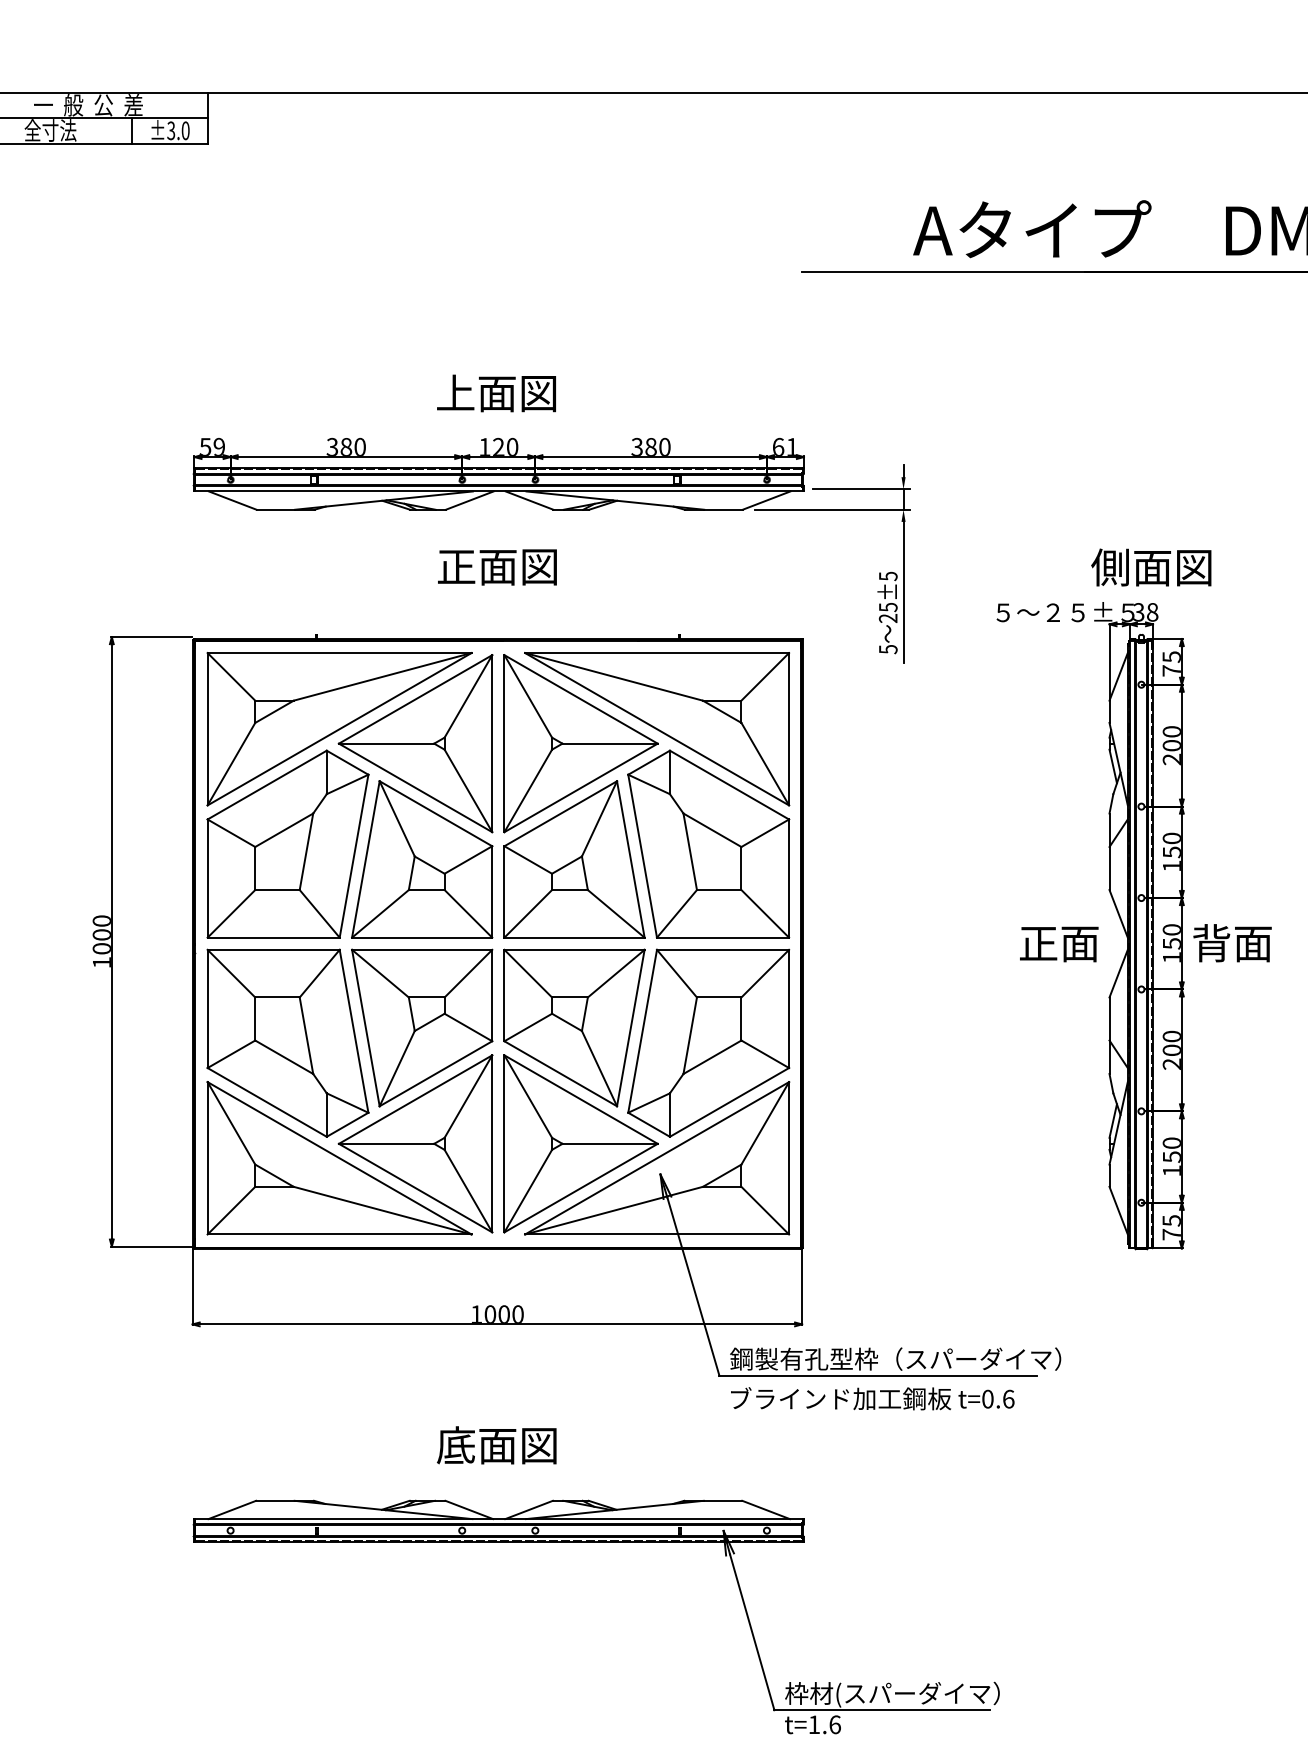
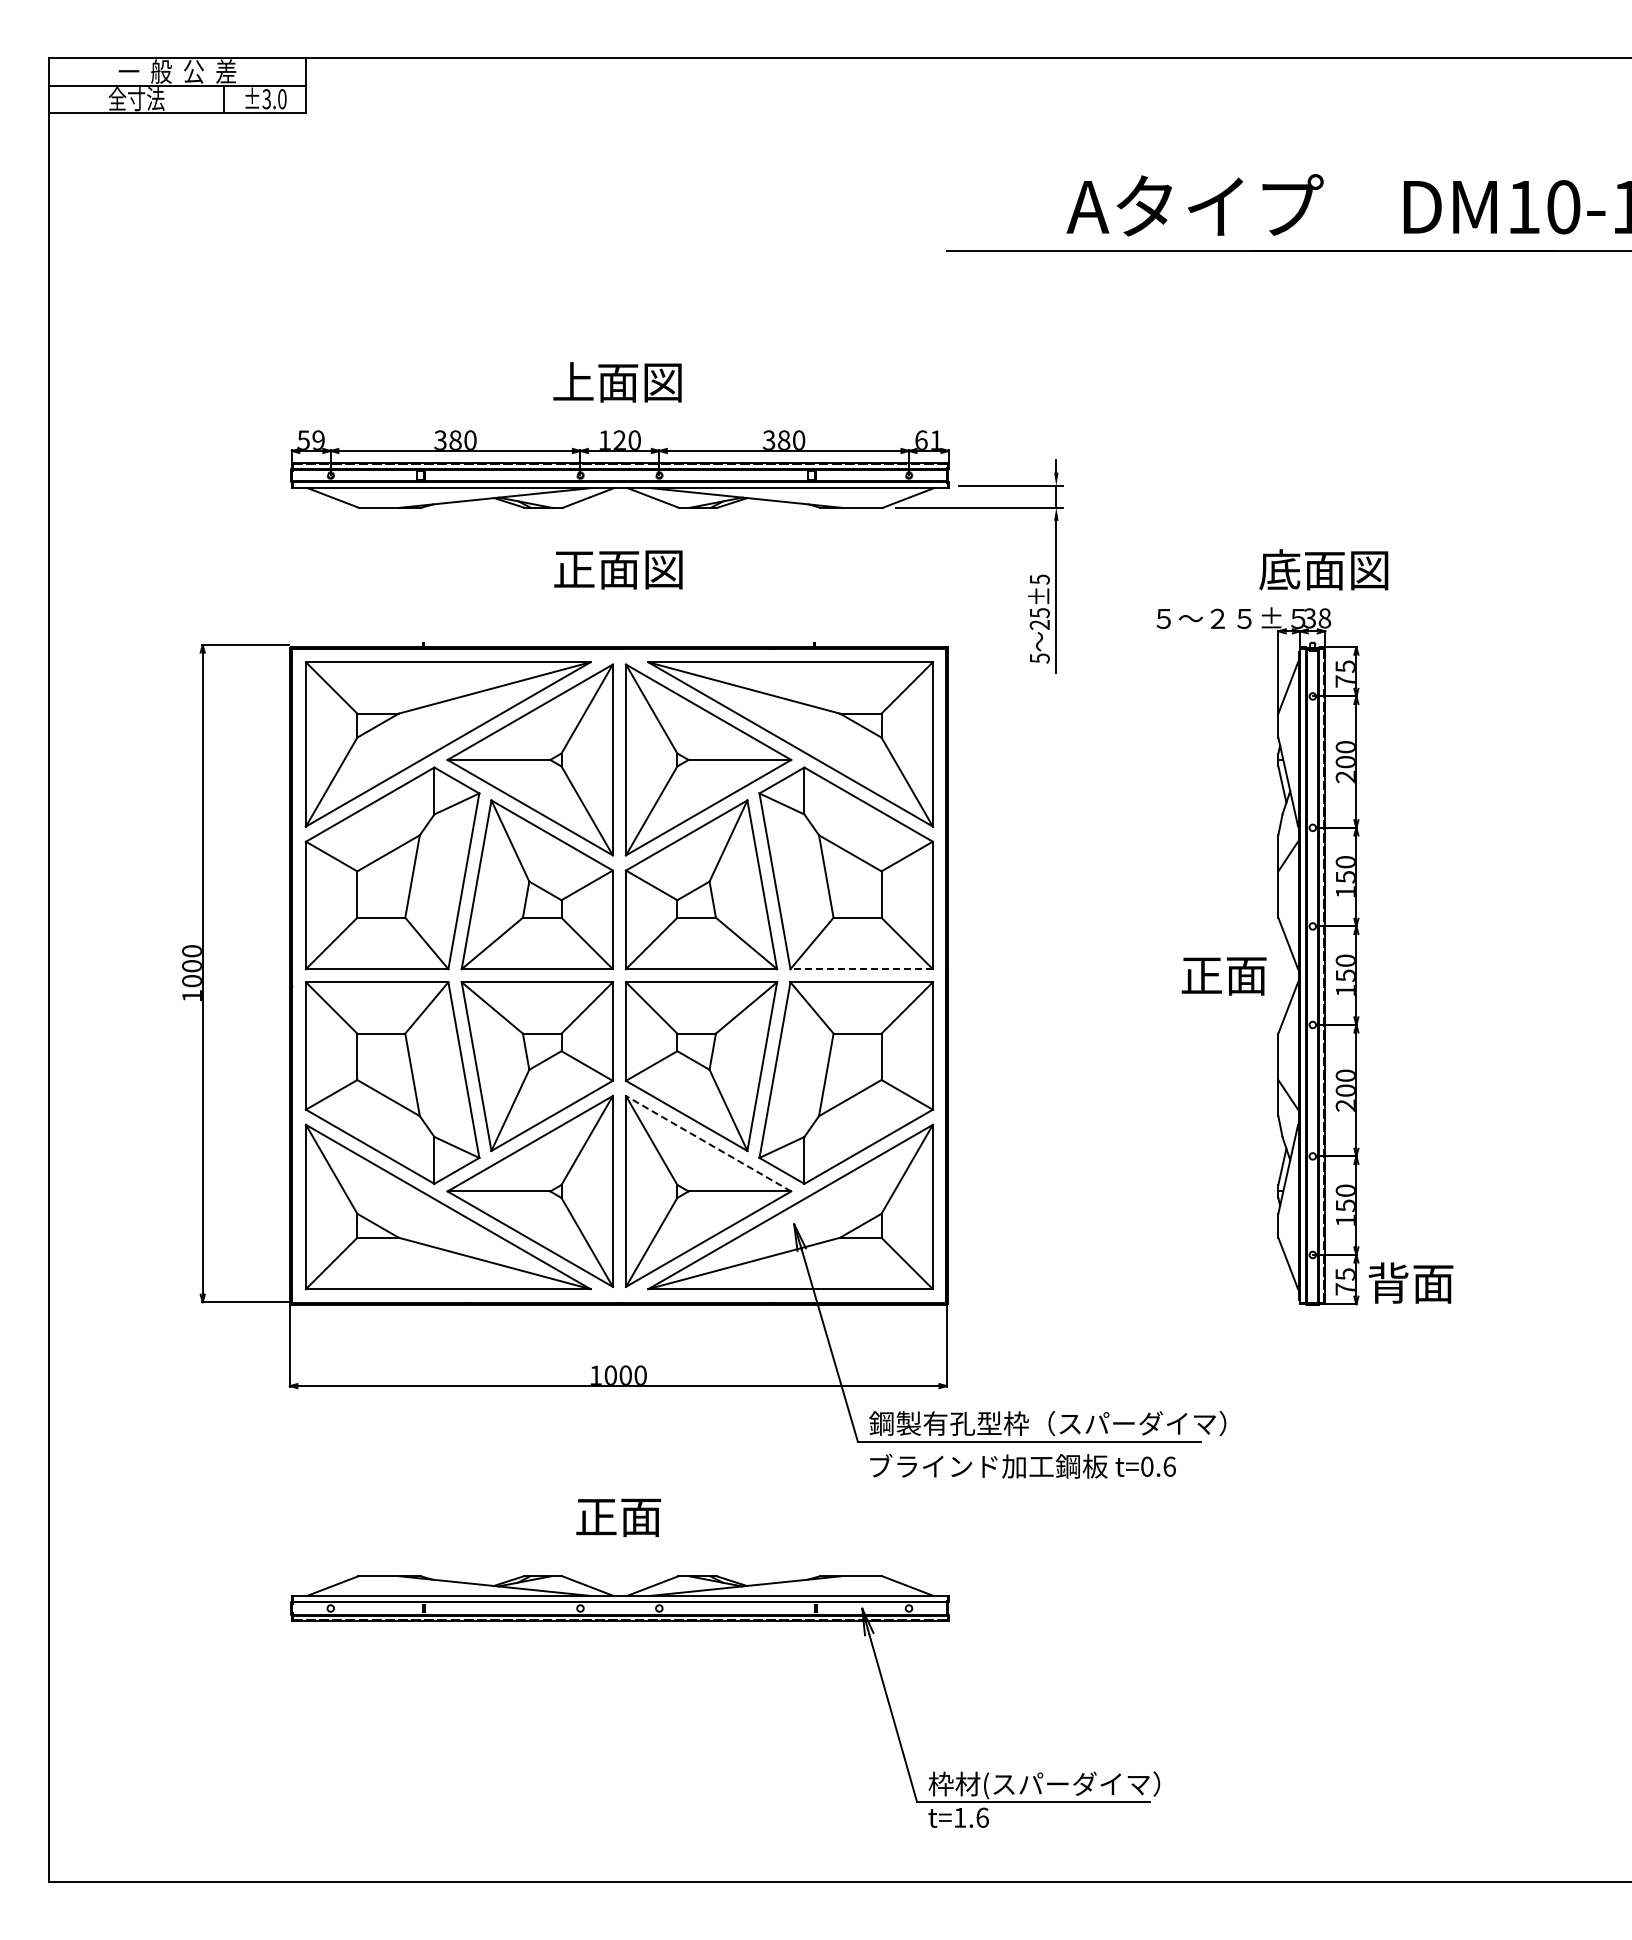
text: (1110, 567) -> (1279, 569), 側面図 -> 底面図
line: (722, 938) -> (861, 969), solid -> dashed
text: (1232, 942) -> (1410, 1282), moved
line: (580, 1099) -> (708, 1143), solid -> dashed
text: (496, 1445) -> (617, 1516), 底面図 -> 正面

